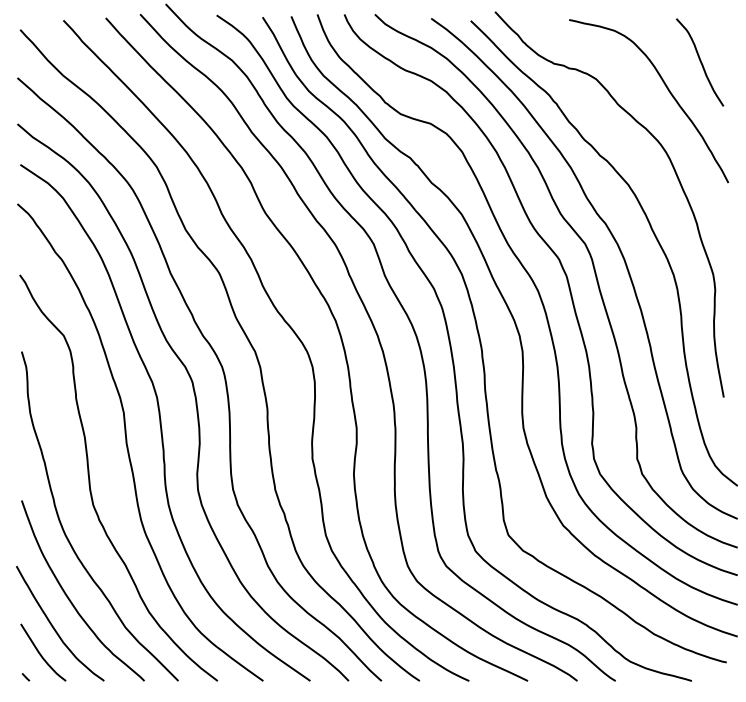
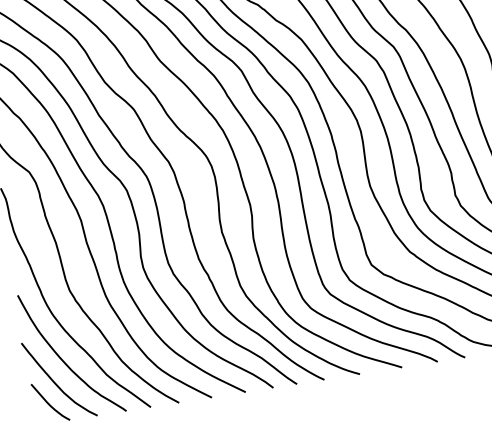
line: (25, 677) -> (40, 422), removed

